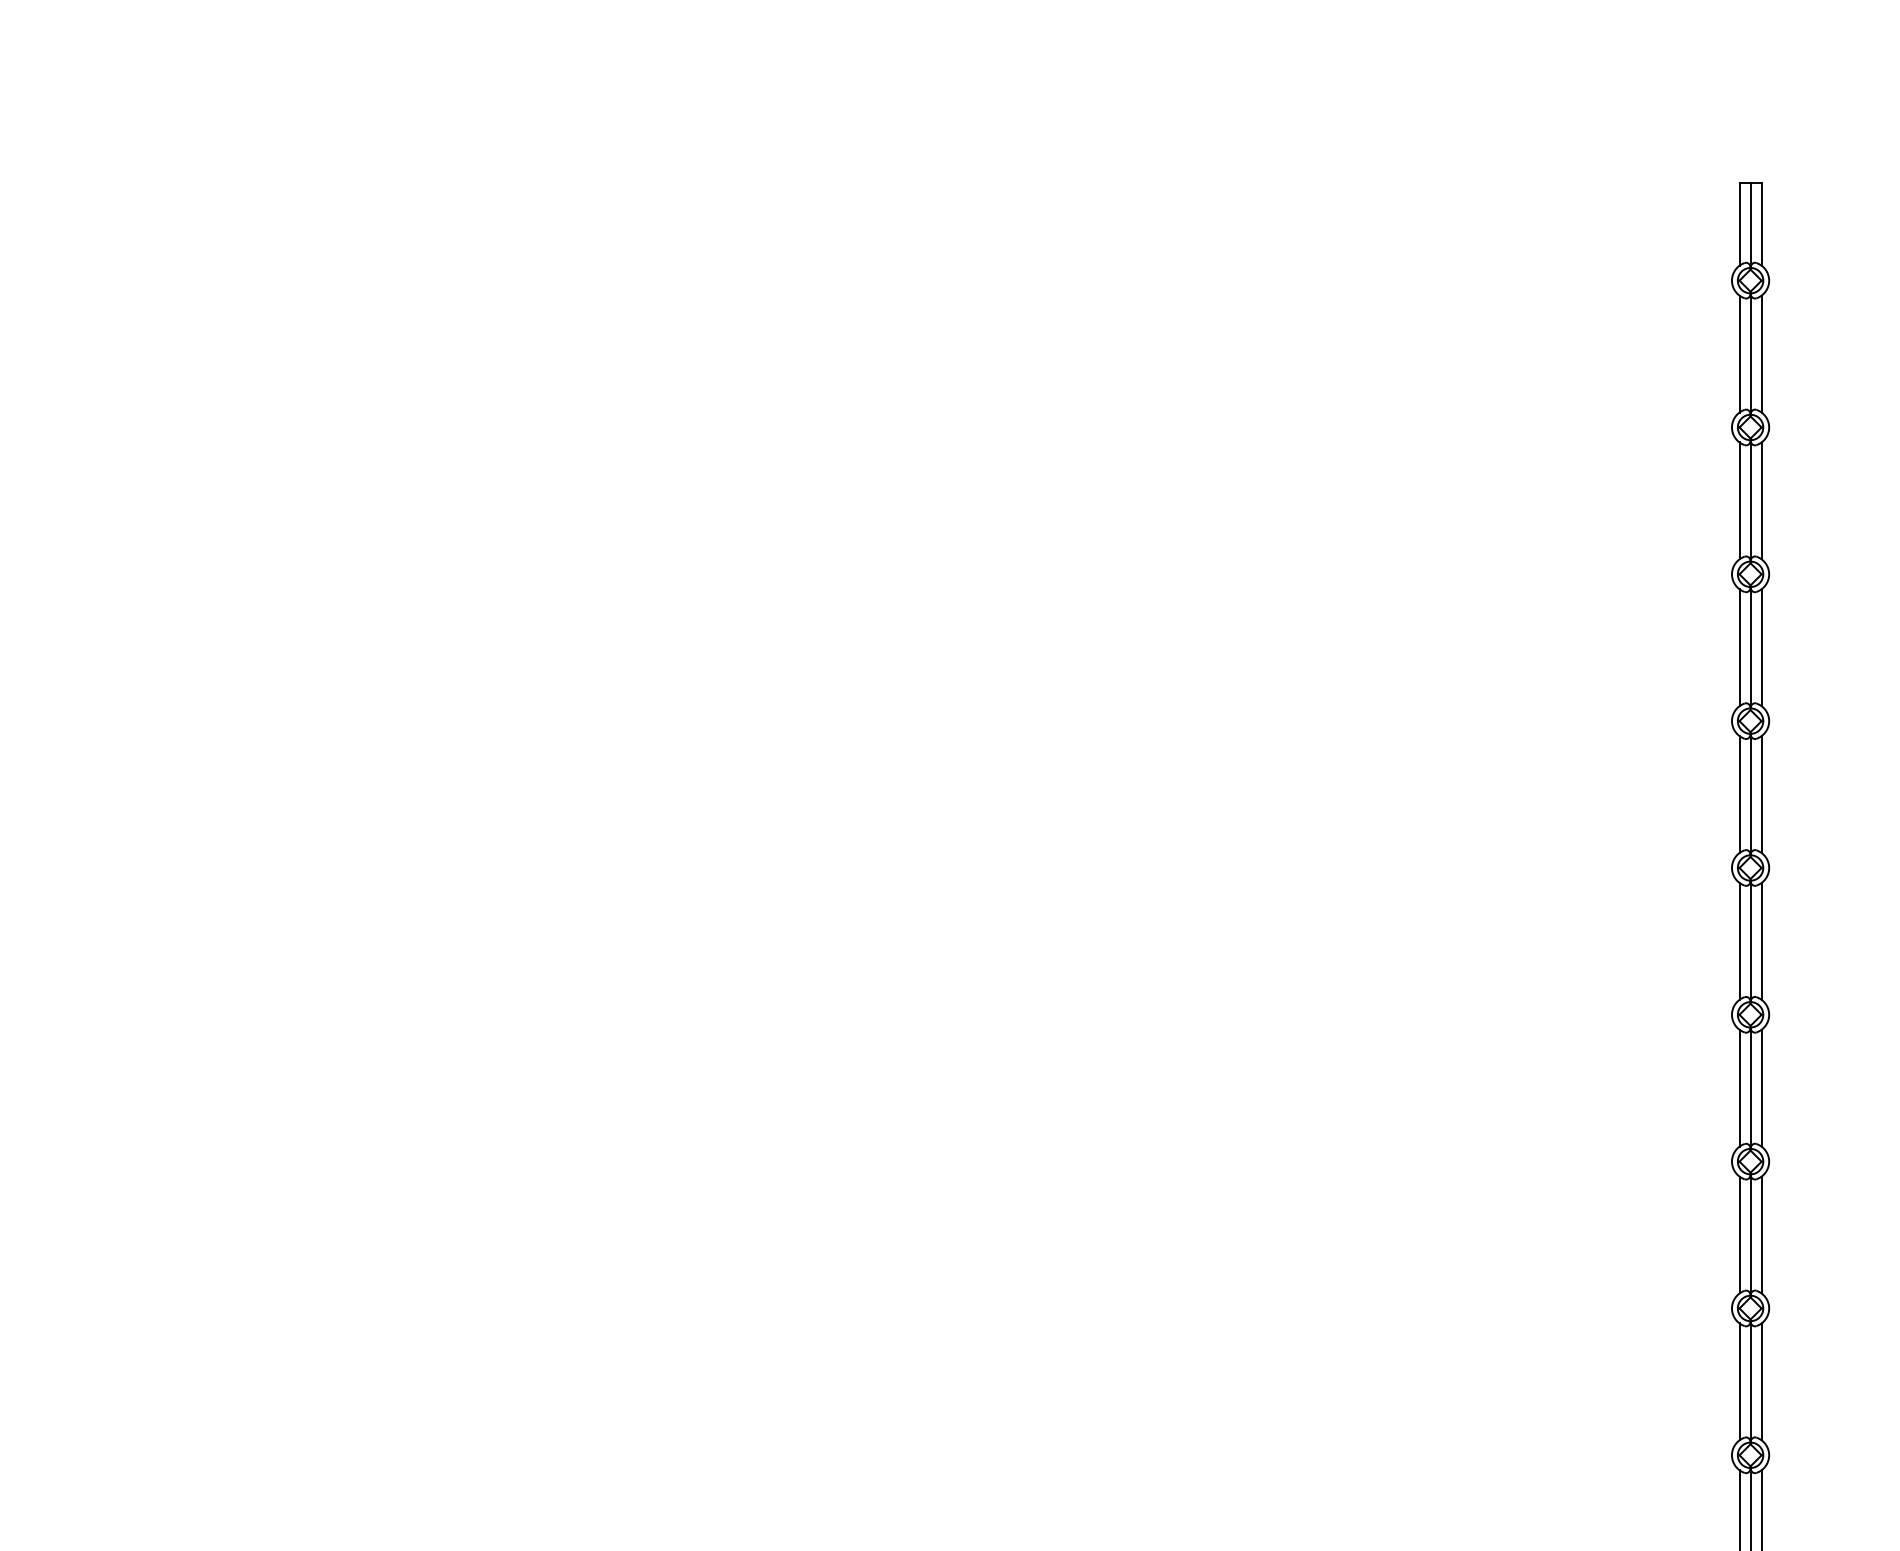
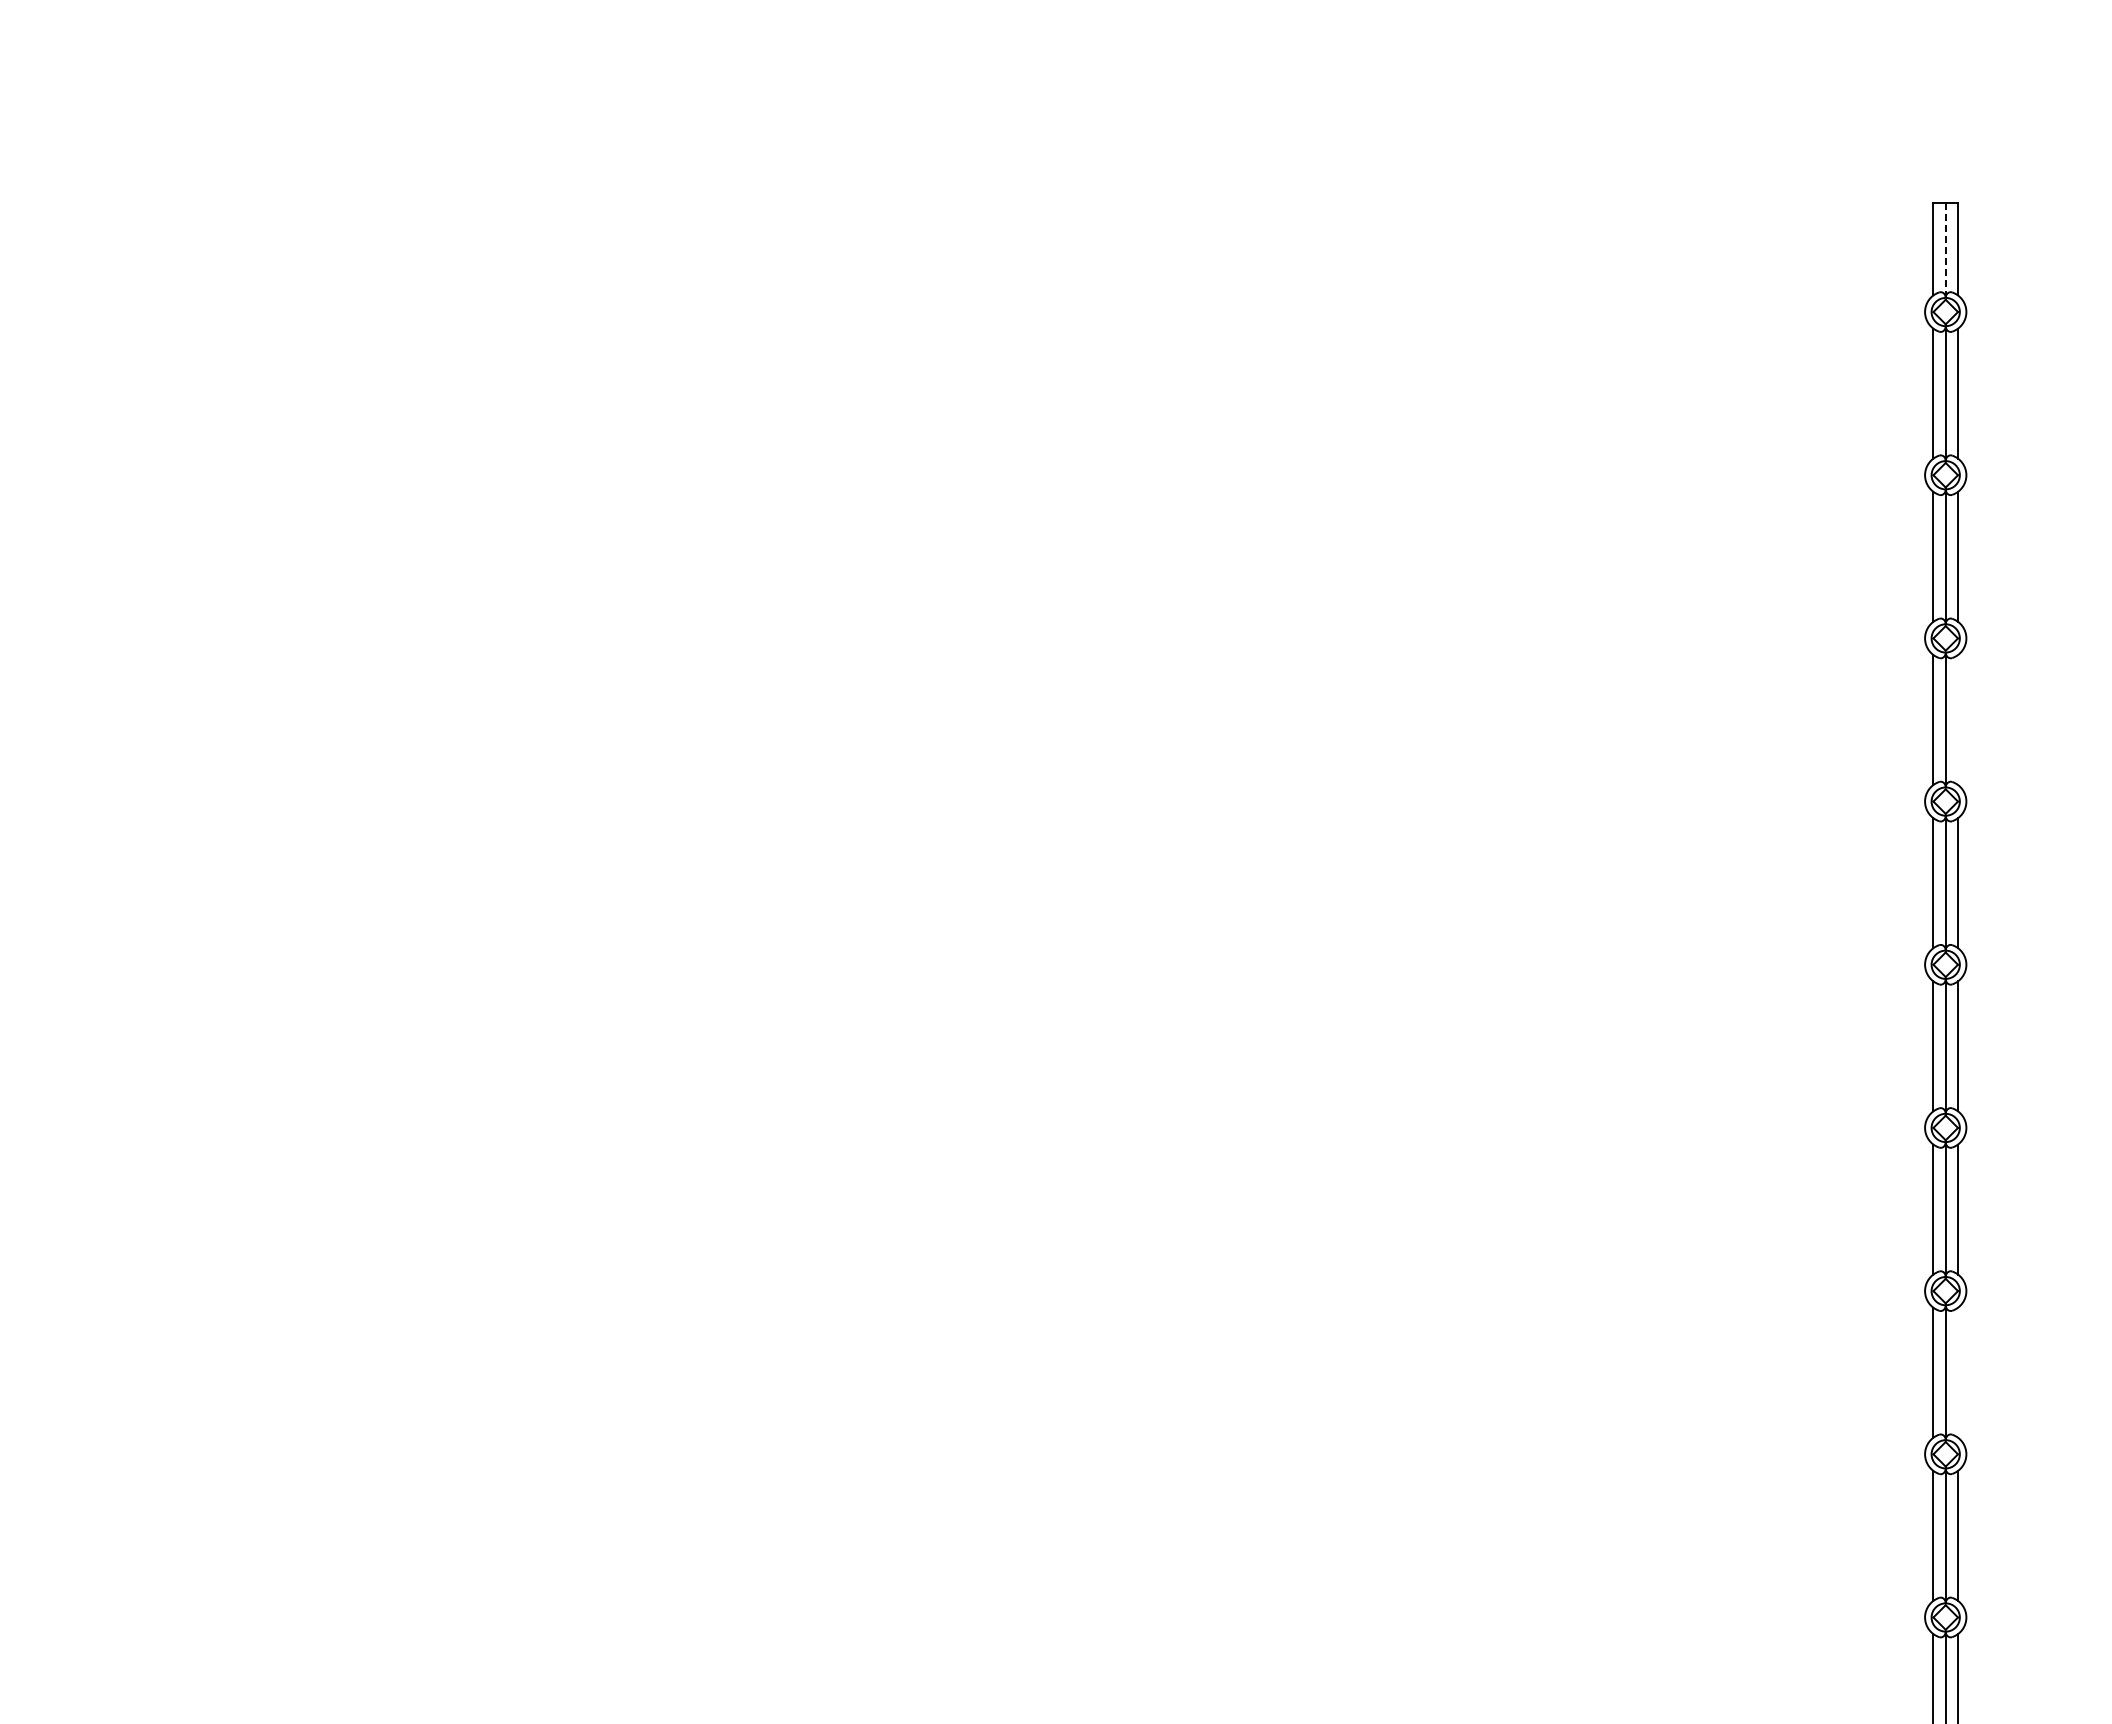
line: (1750, 225) -> (1945, 250), solid -> dashed
line: (1762, 647) -> (1958, 719), removed
line: (1762, 1234) -> (1958, 1372), removed

